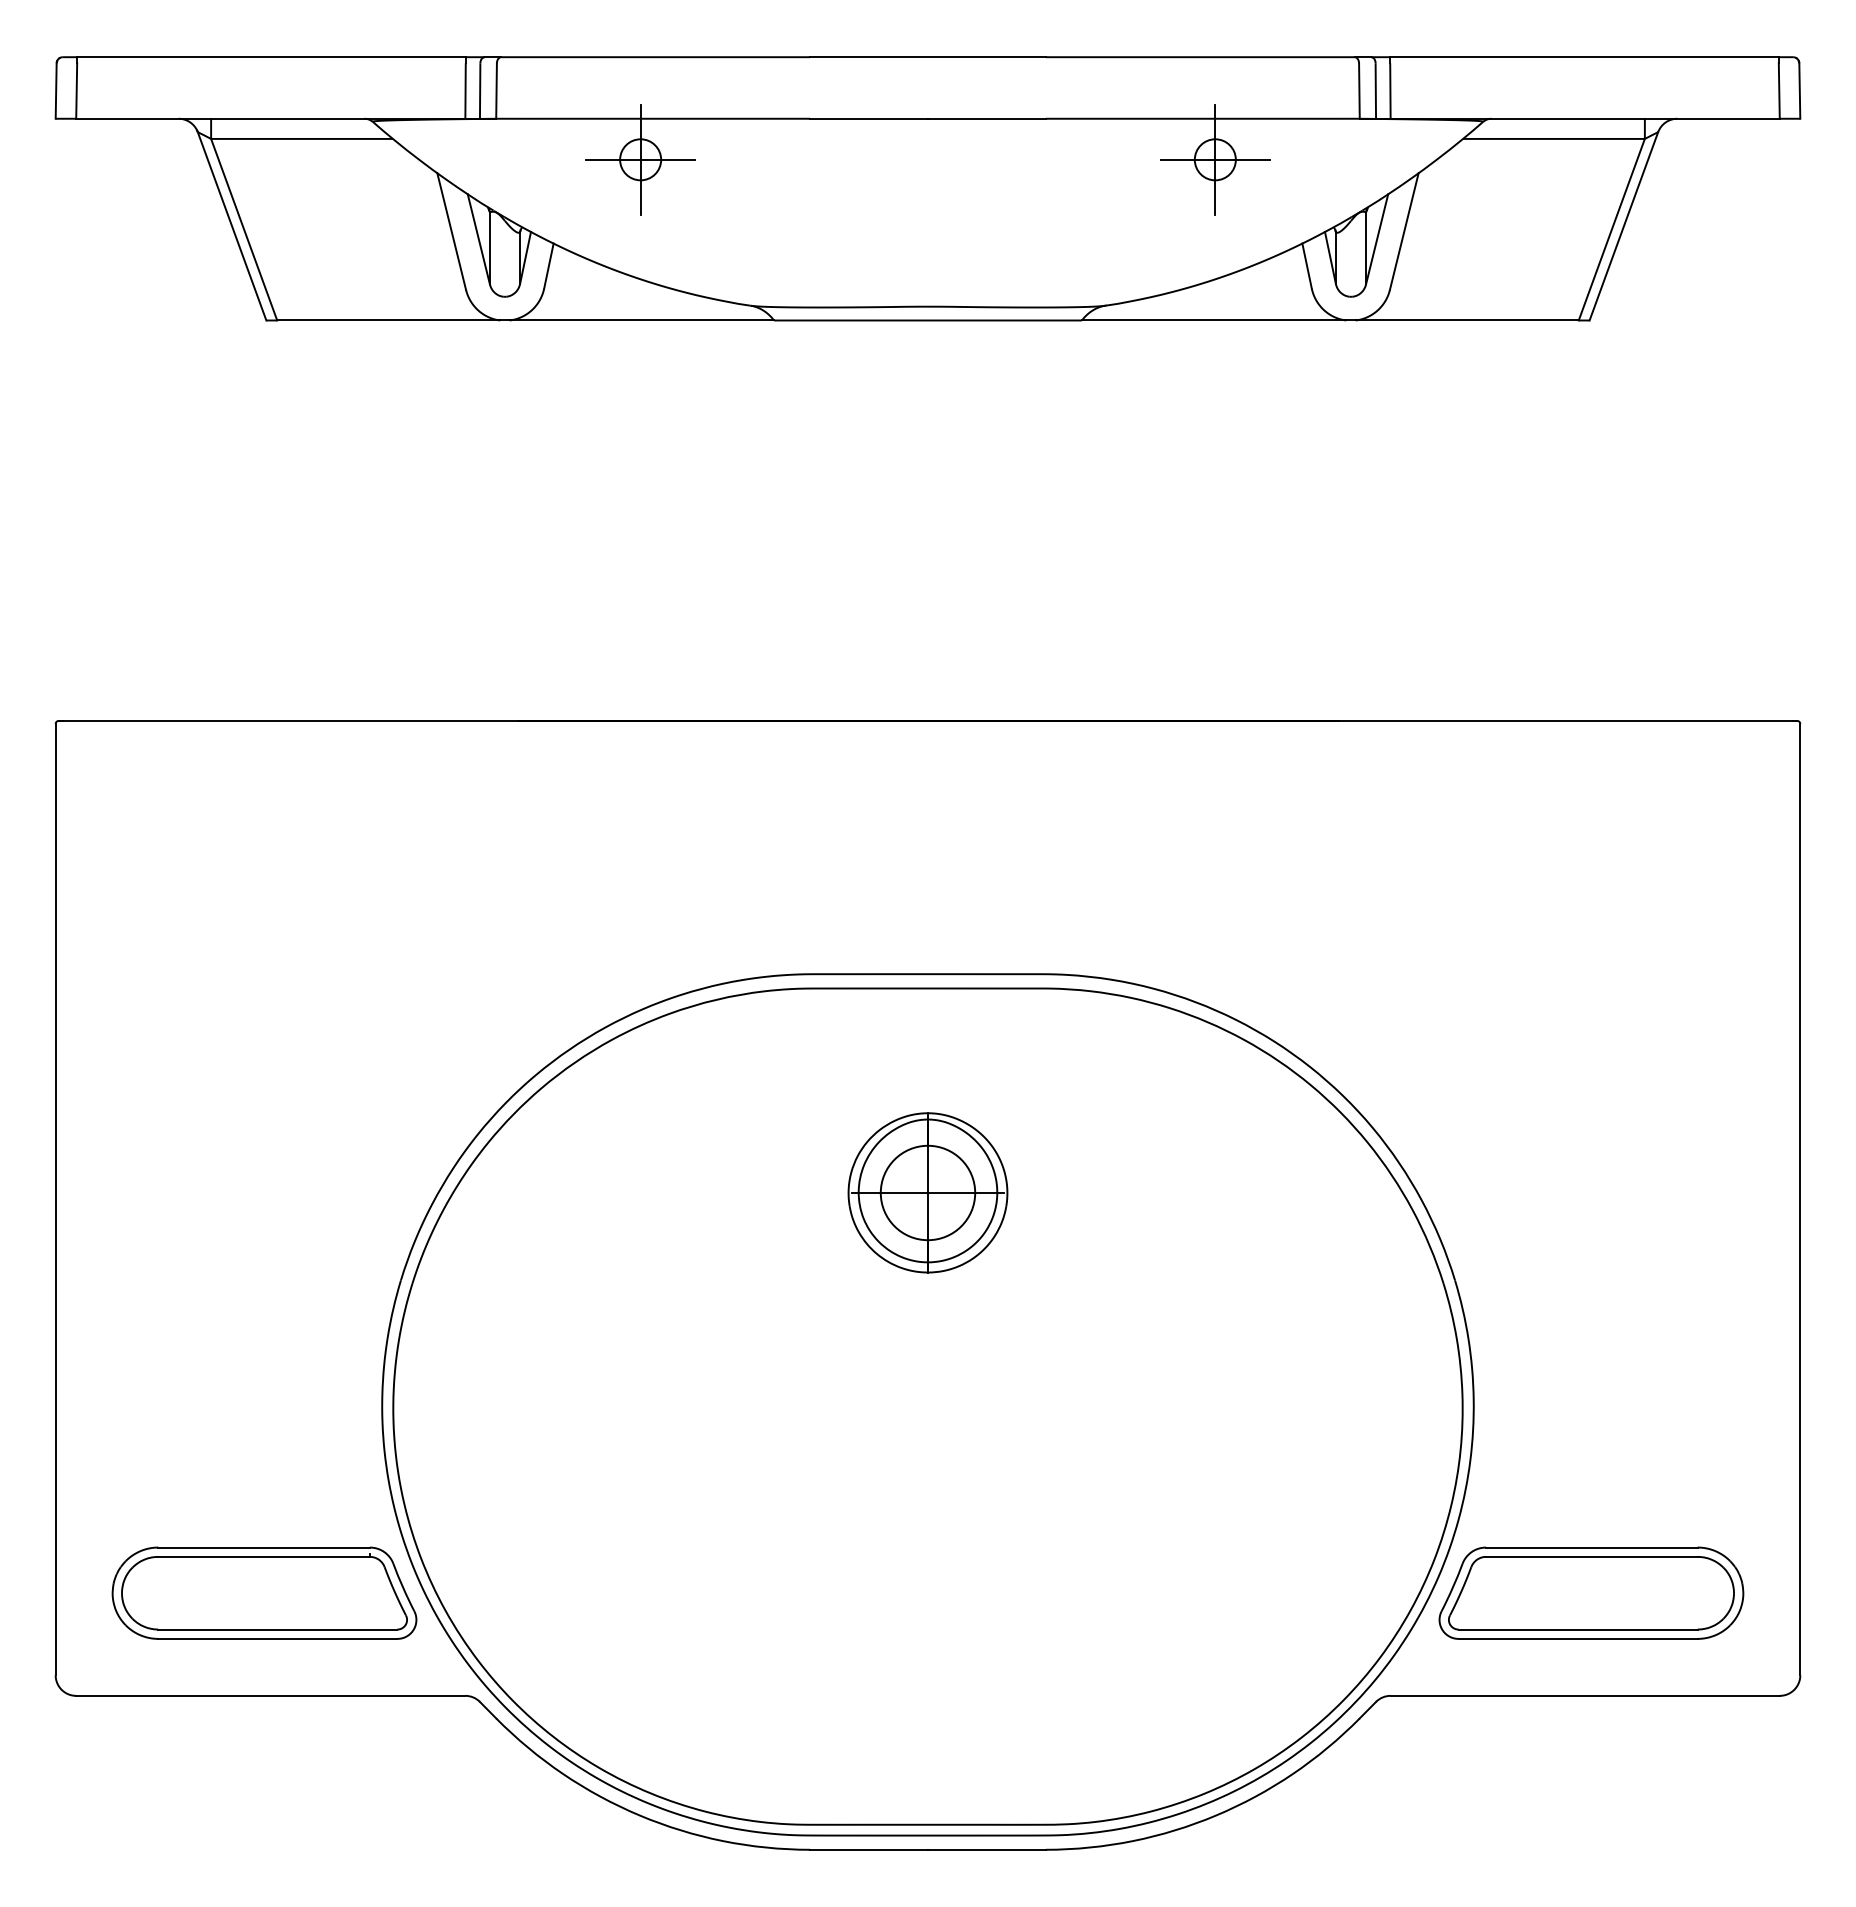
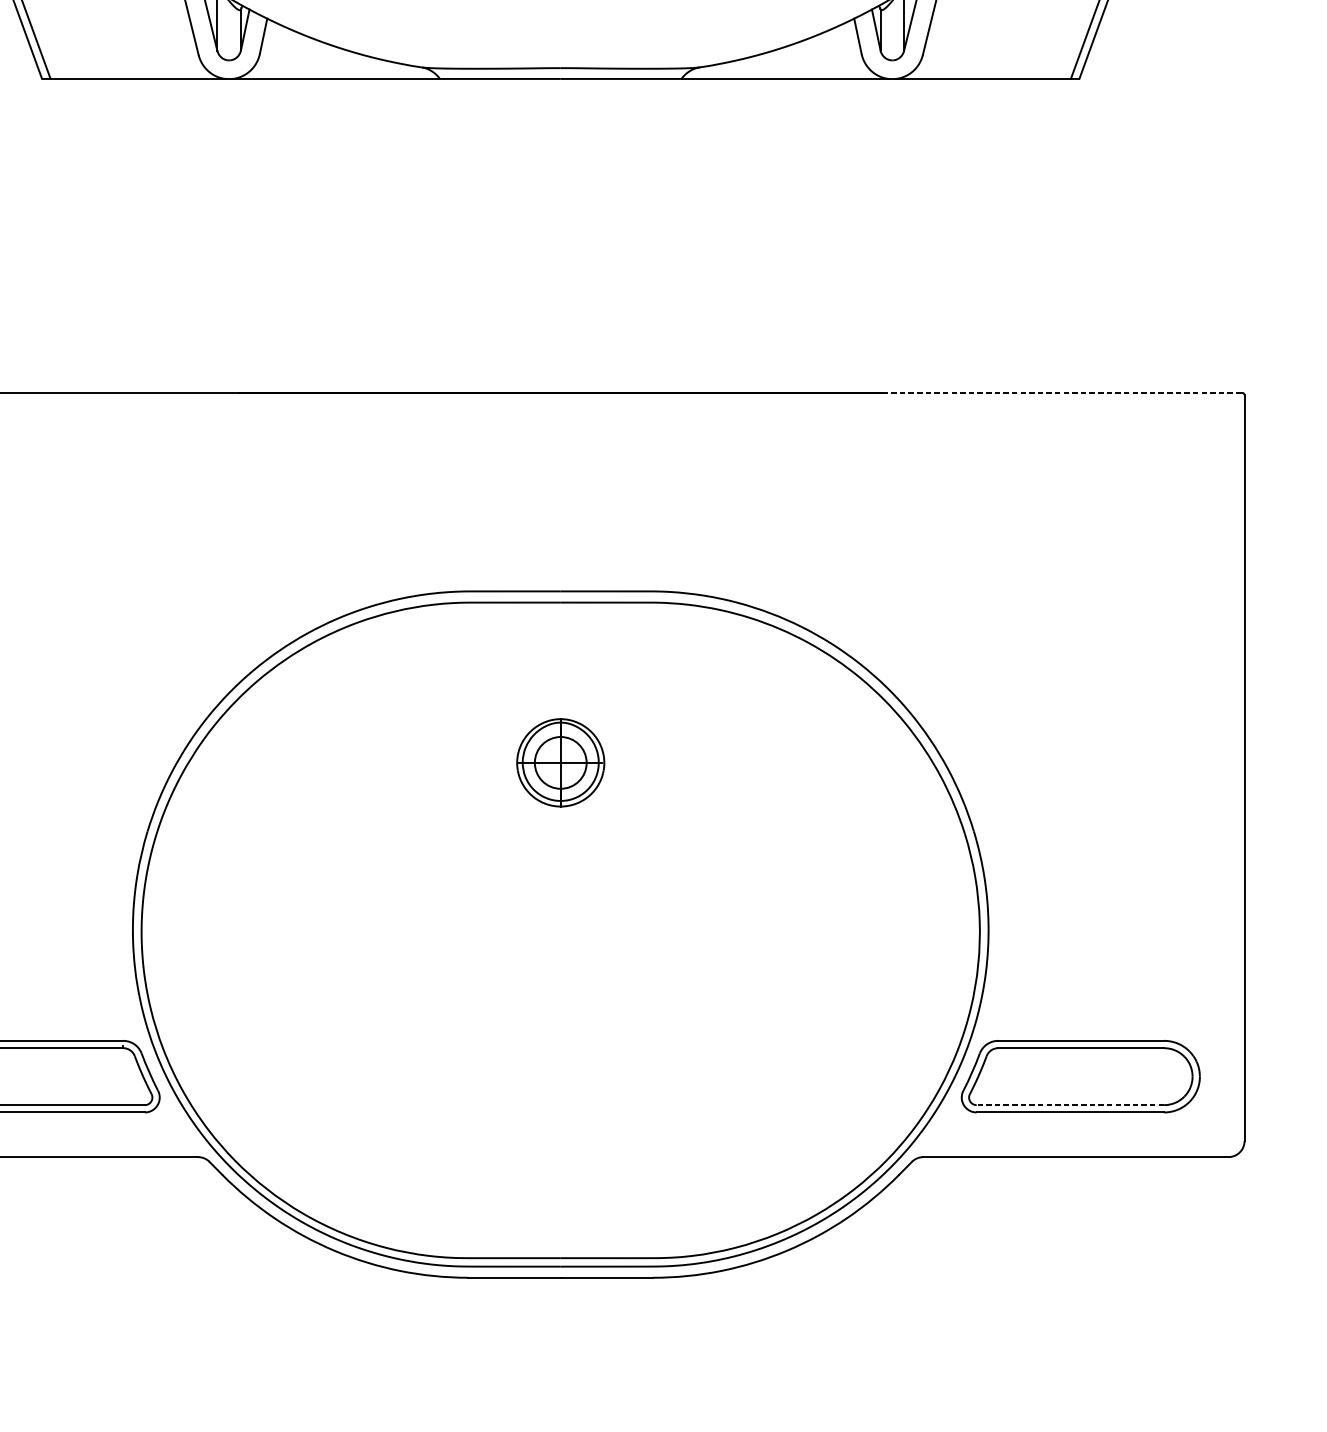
line: (1566, 720) -> (1061, 392), solid -> dashed
part: (927, 1192) -> (560, 762), size x0.7
line: (1578, 1629) -> (1070, 1105), solid -> dashed

